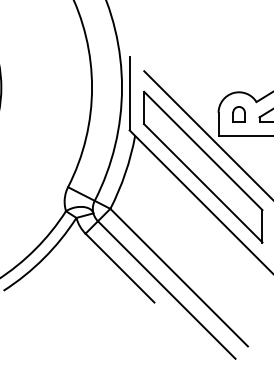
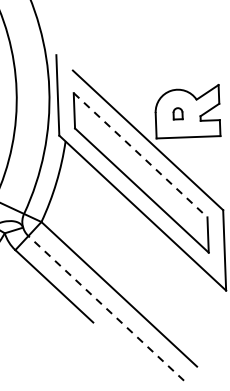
part: (238, 114) -> (177, 113), size x0.7
line: (203, 151) -> (140, 155), solid -> dashed
line: (166, 289) -> (105, 307), solid -> dashed

